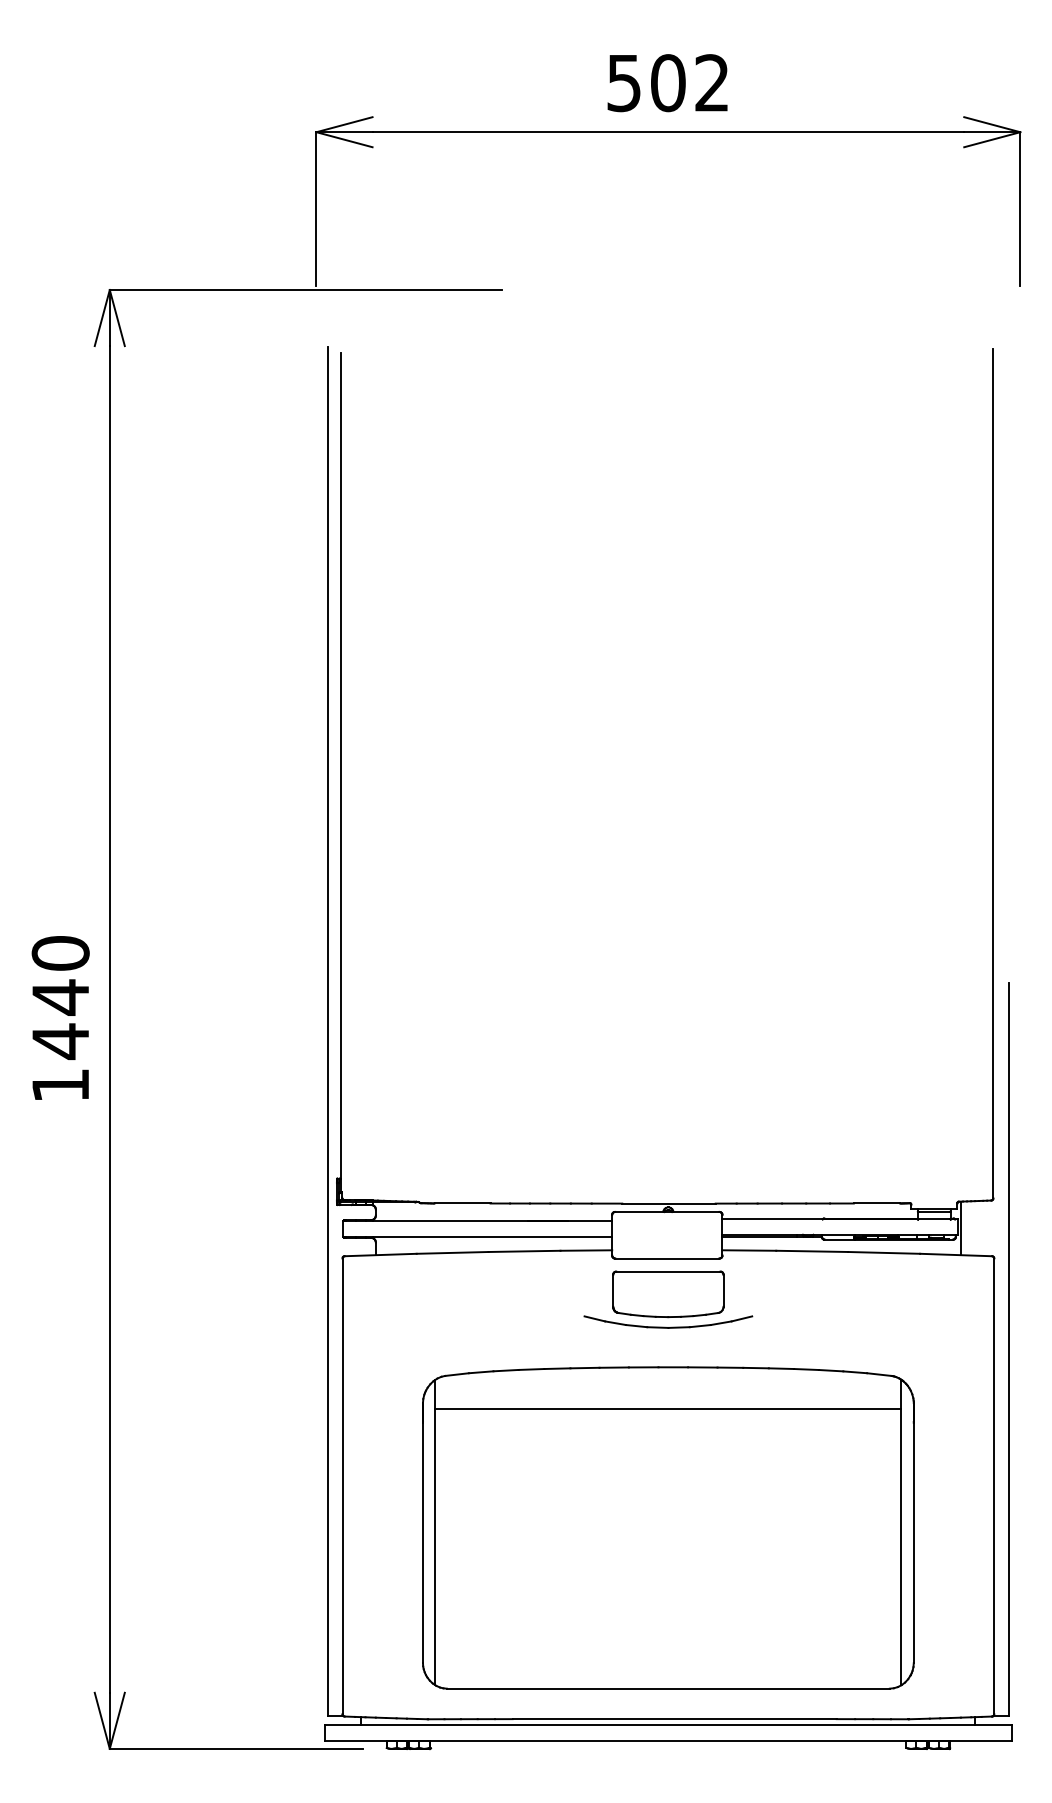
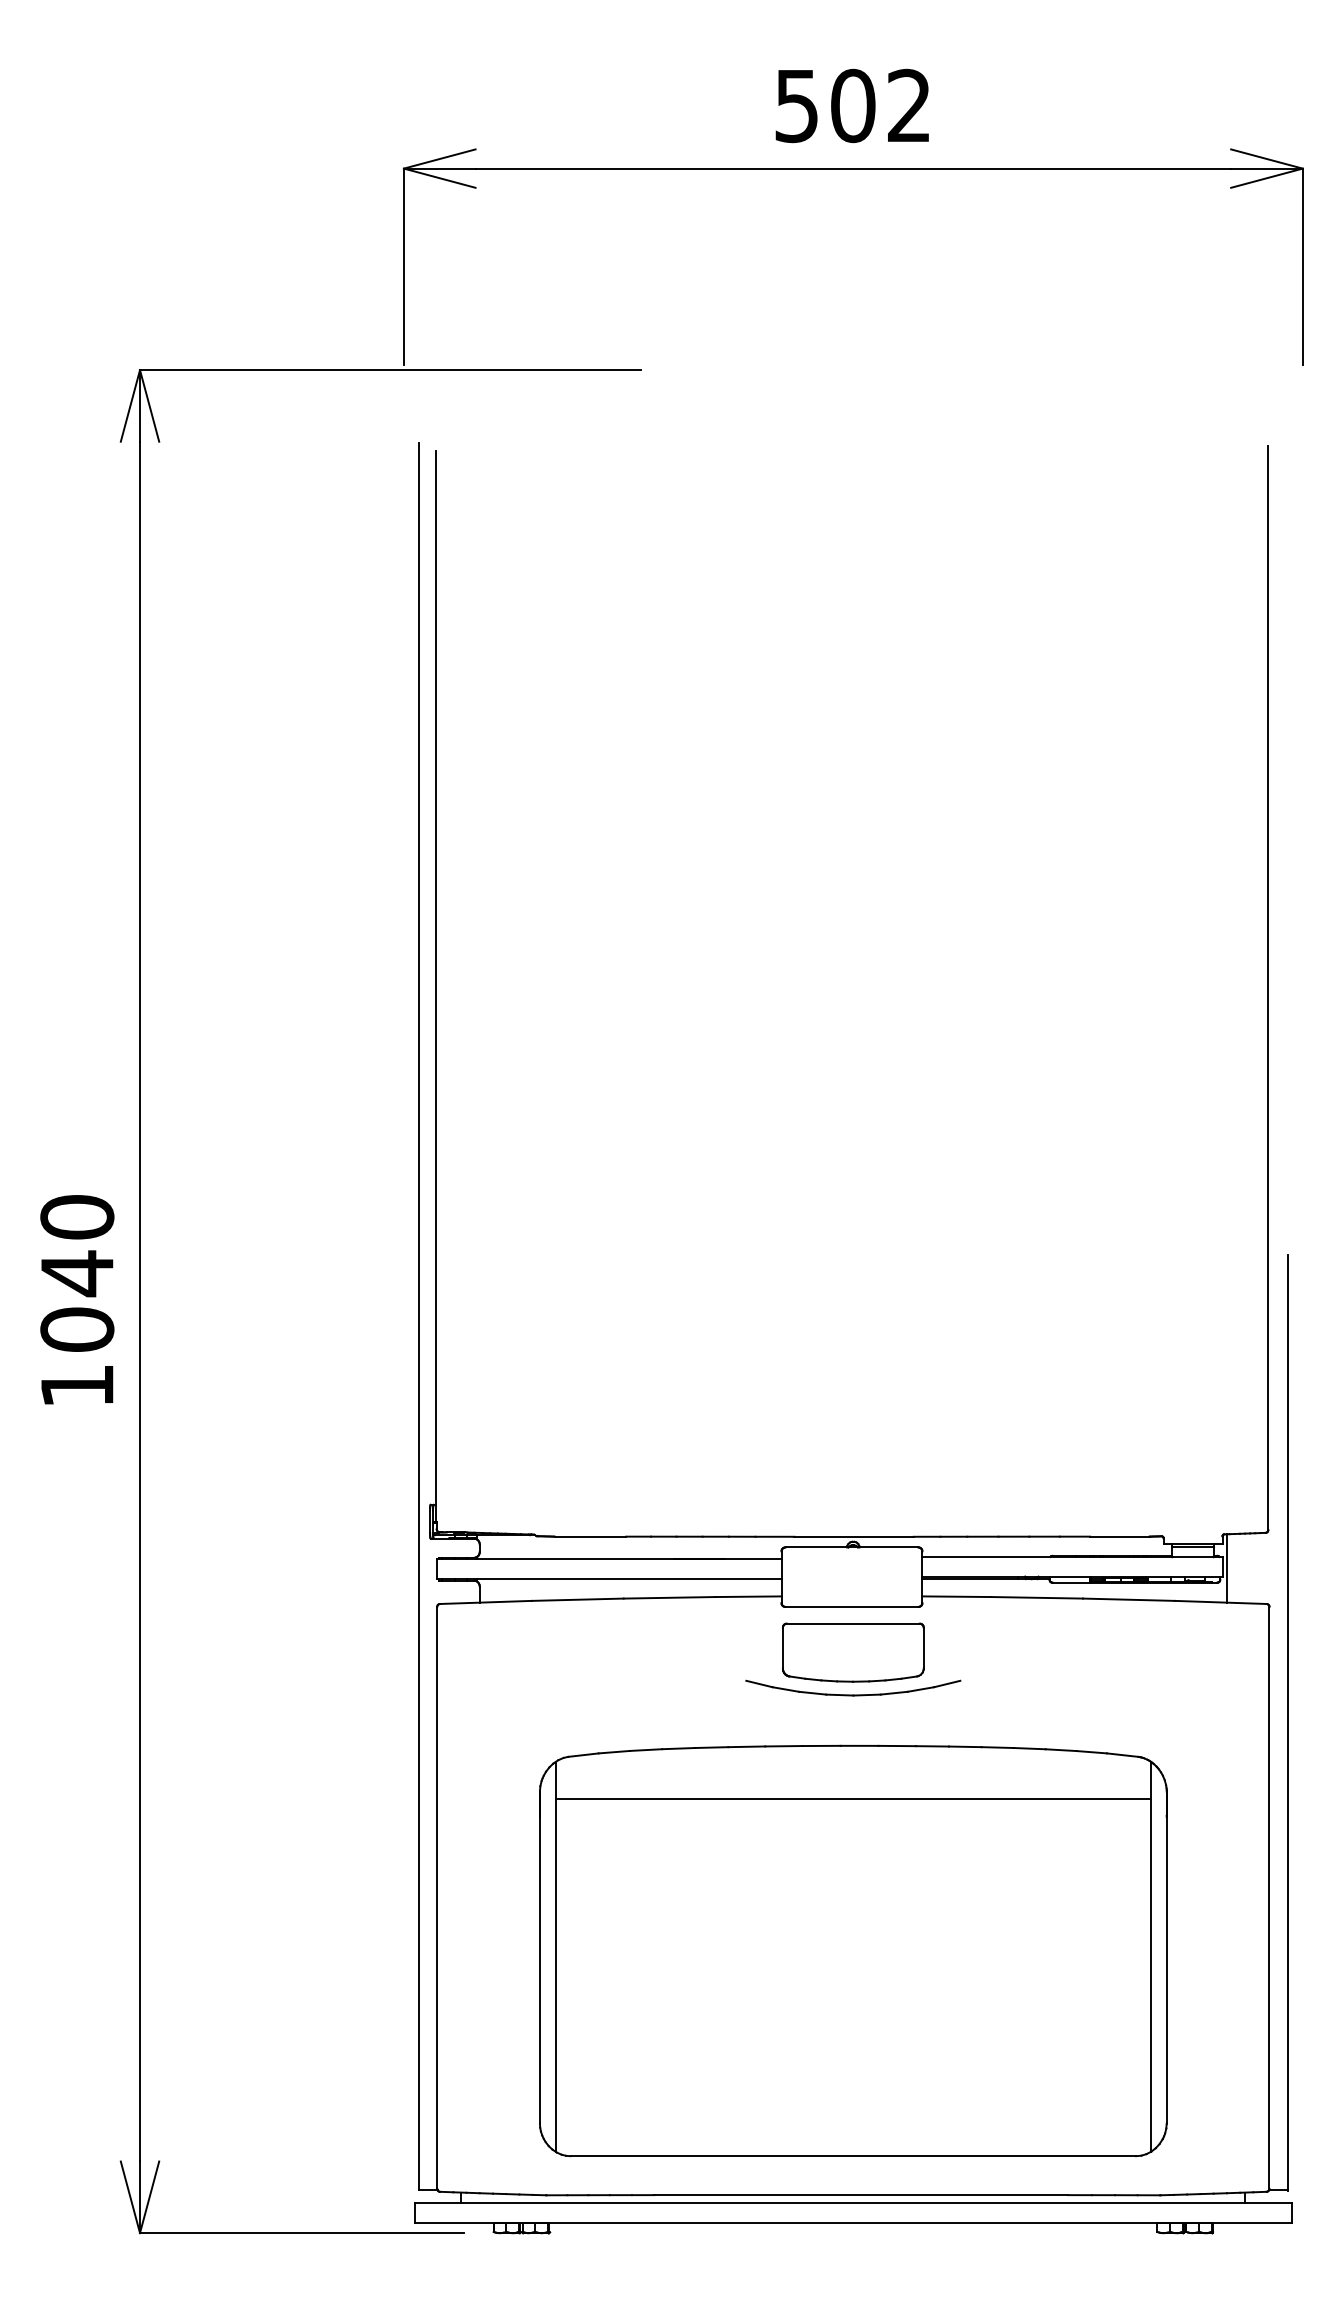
text: (60, 1041) -> (77, 1329), 1440 -> 1040

